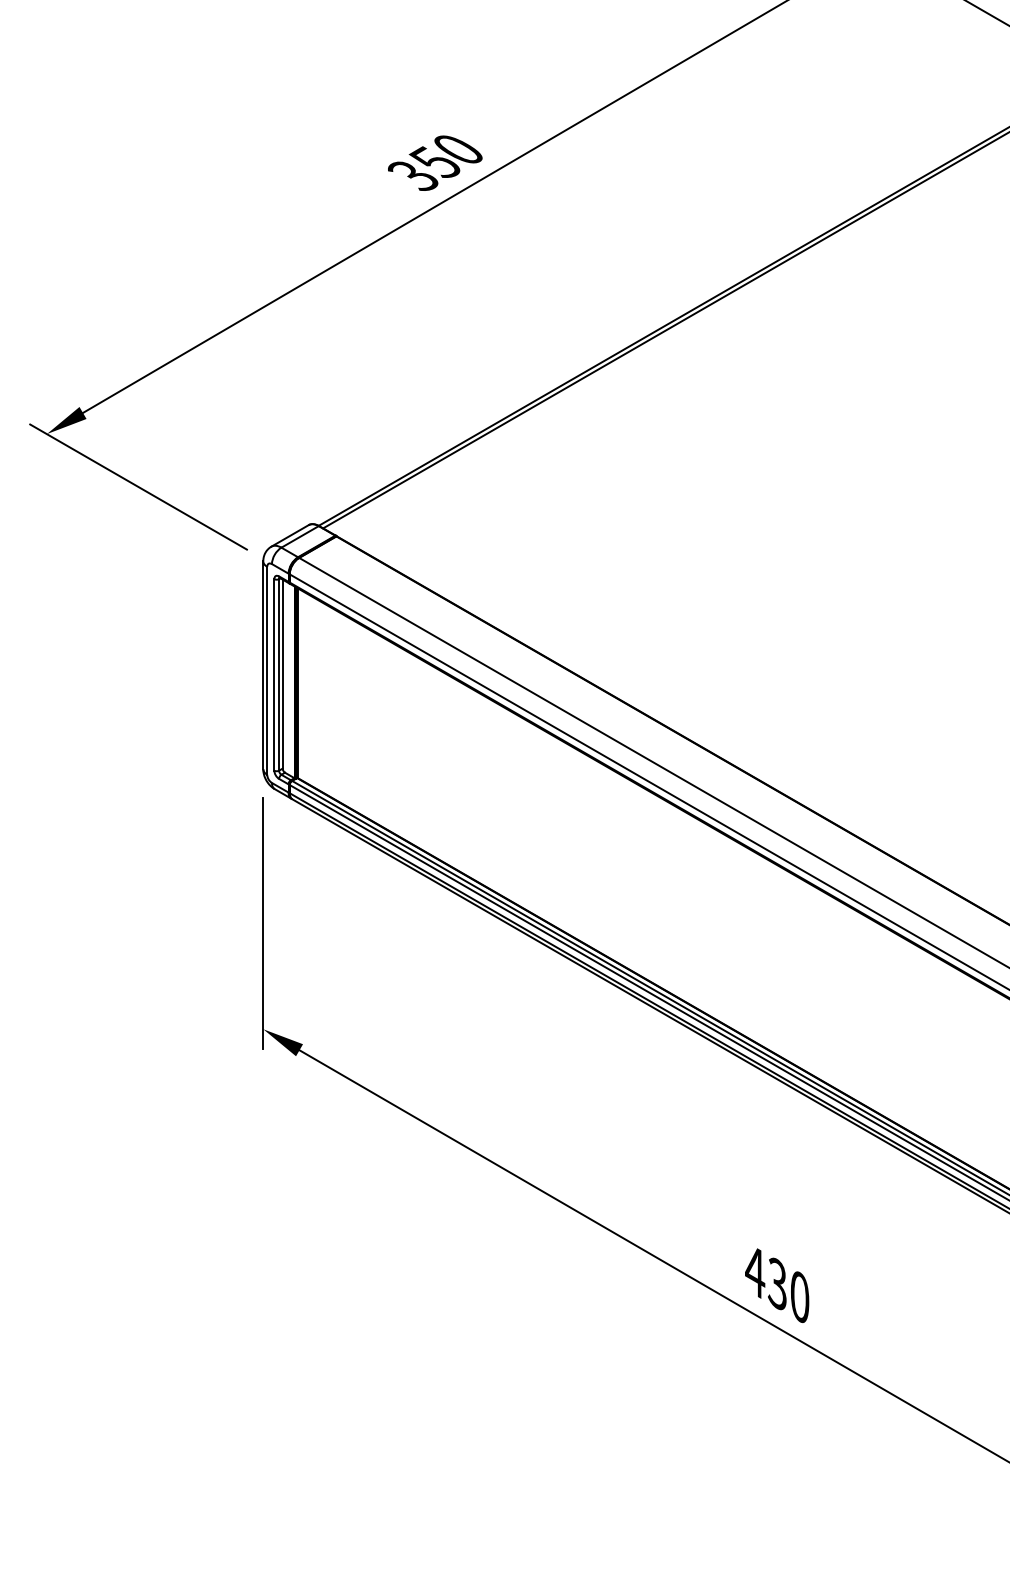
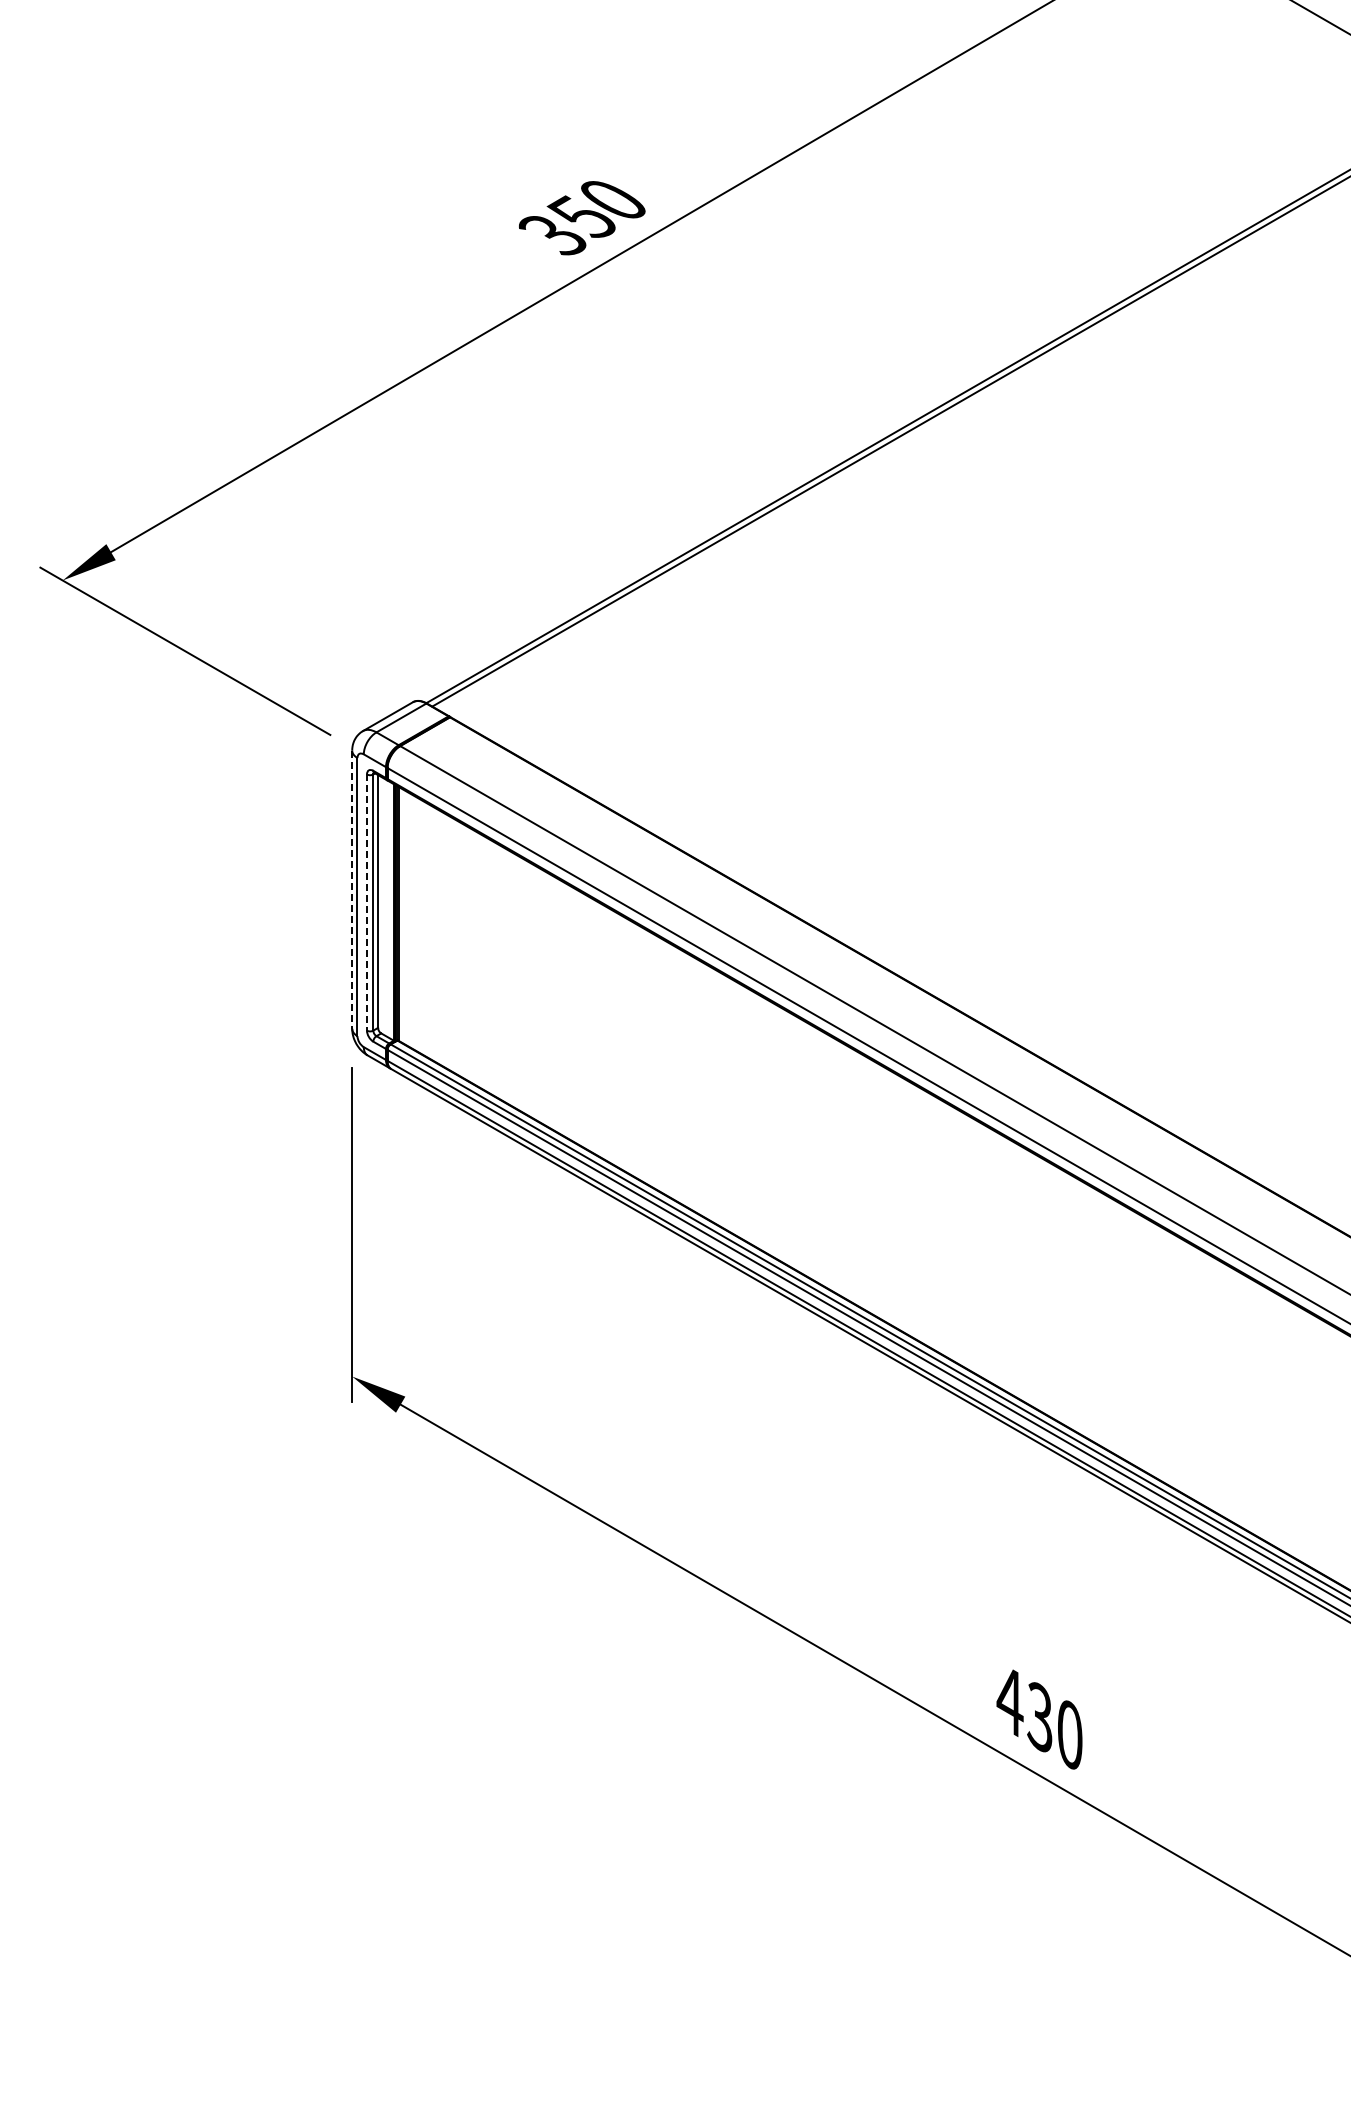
line: (263, 665) -> (352, 890), solid -> dashed
line: (273, 675) -> (366, 903), solid -> dashed

